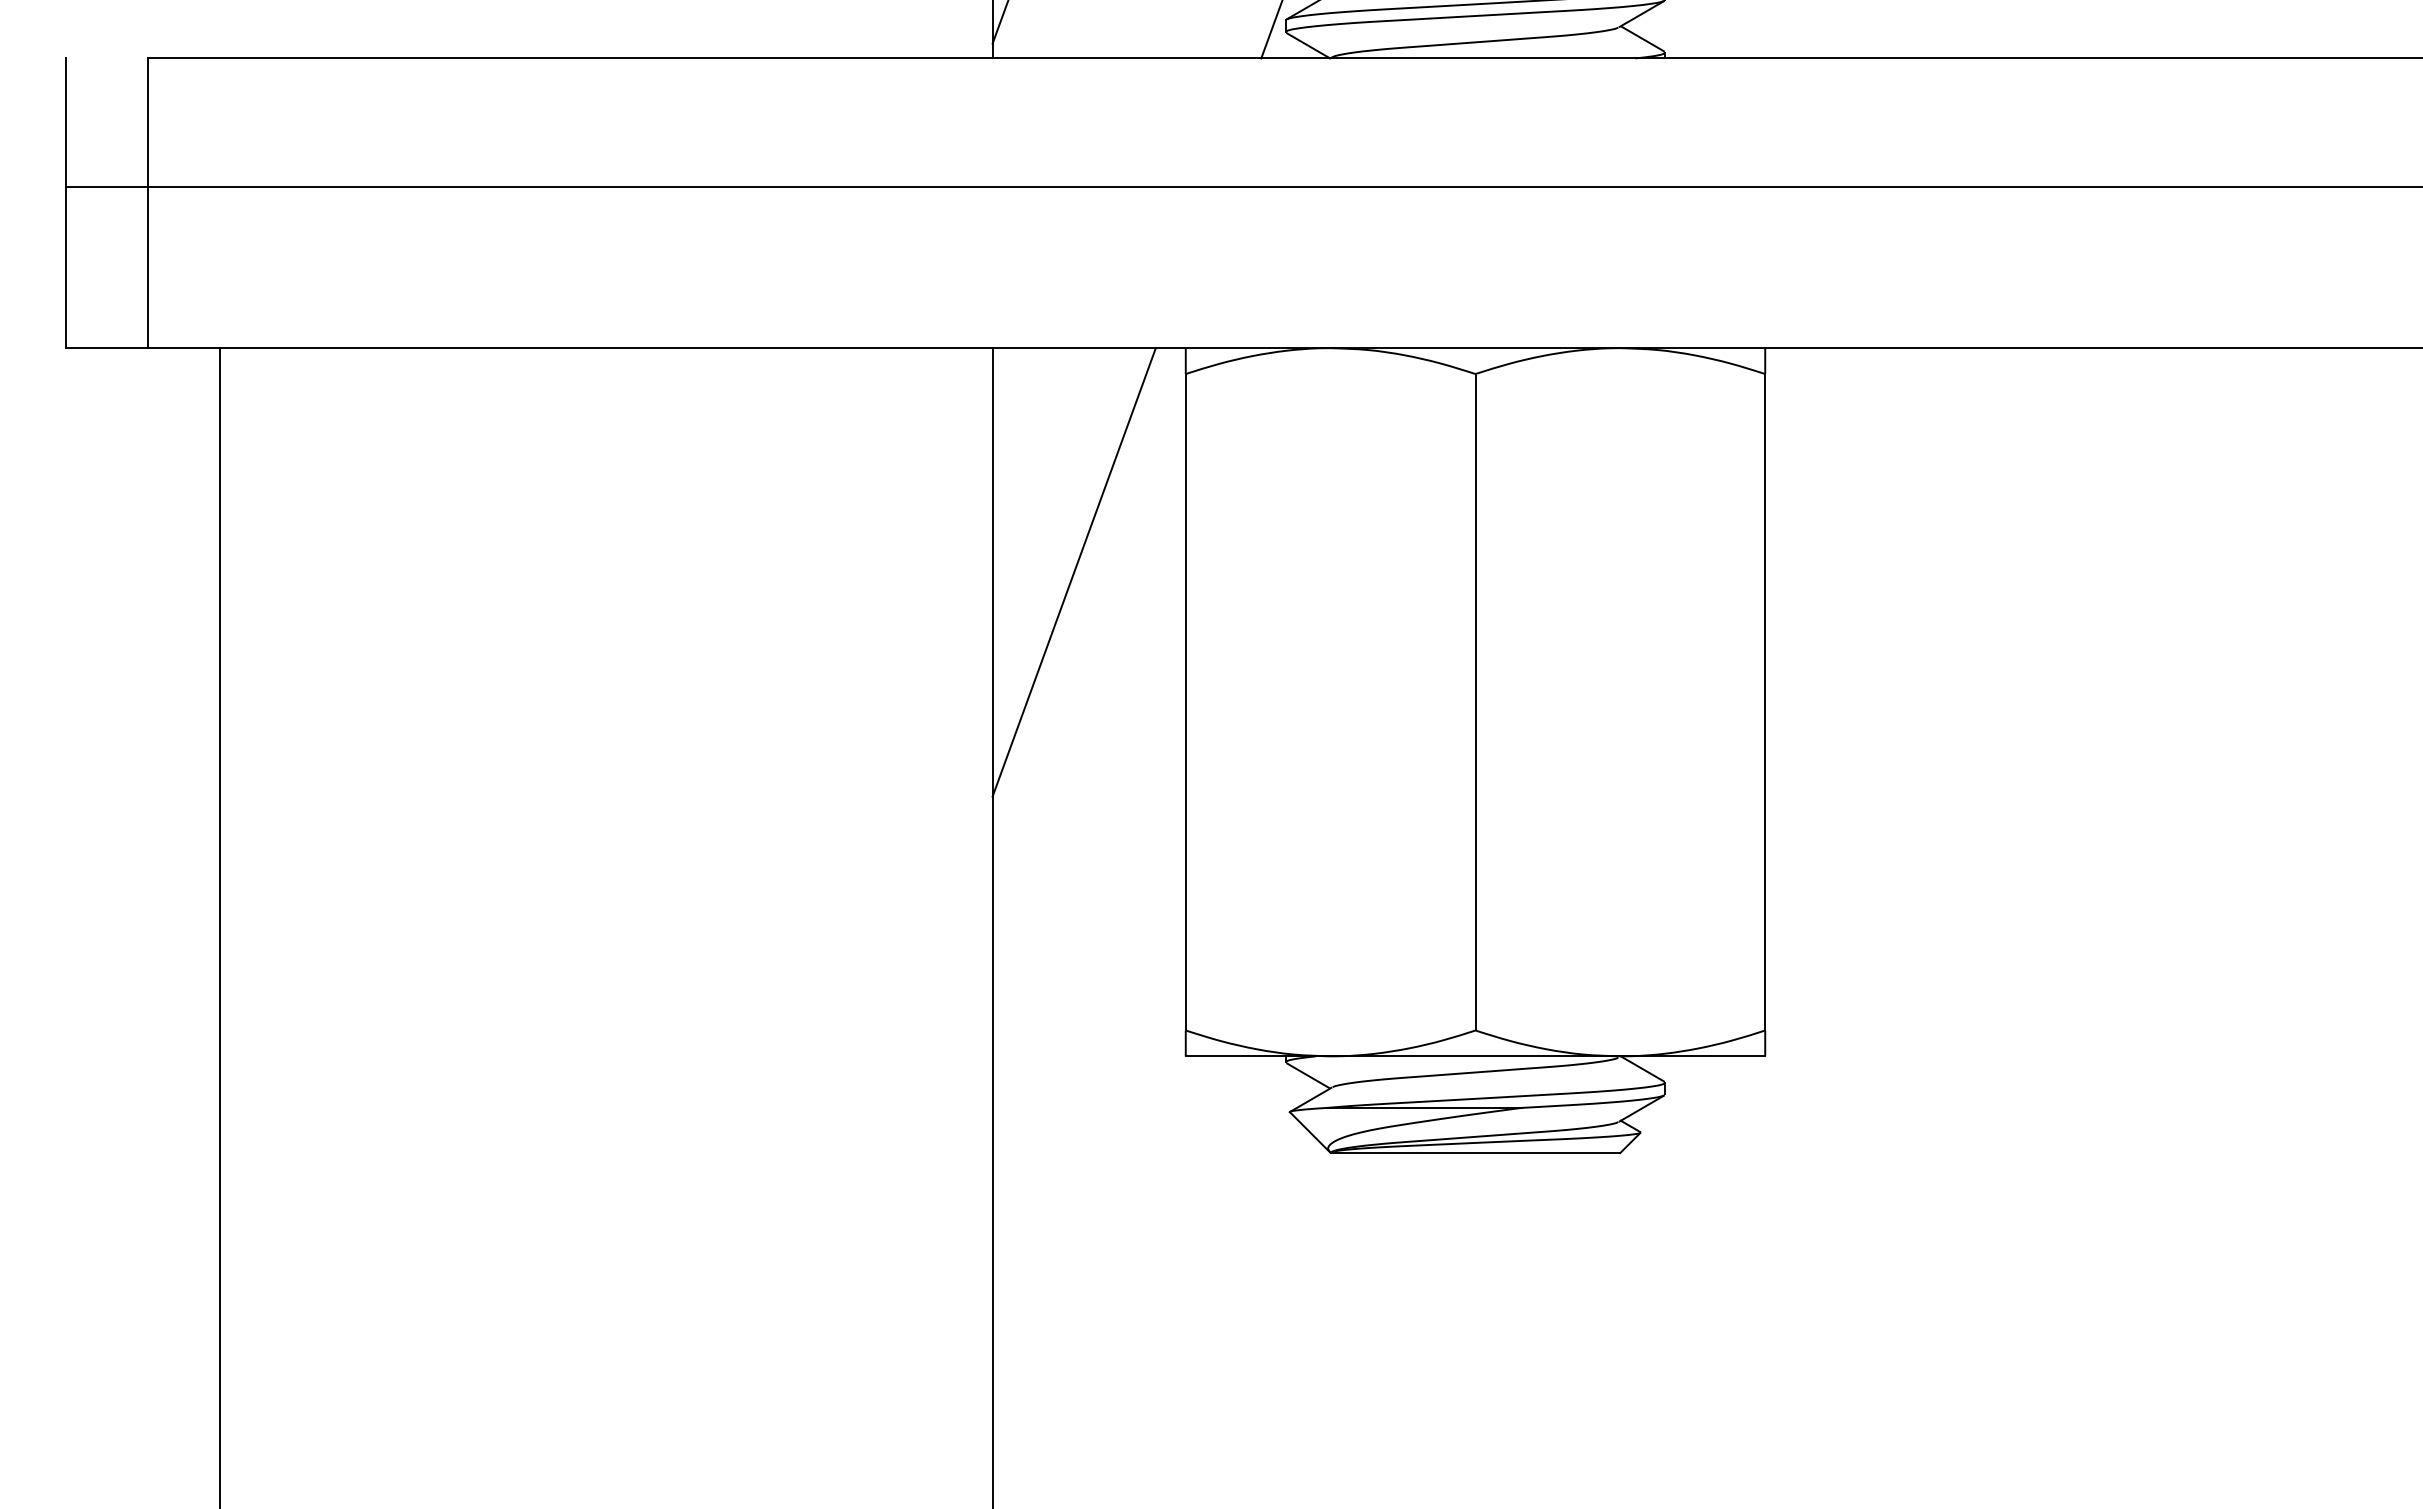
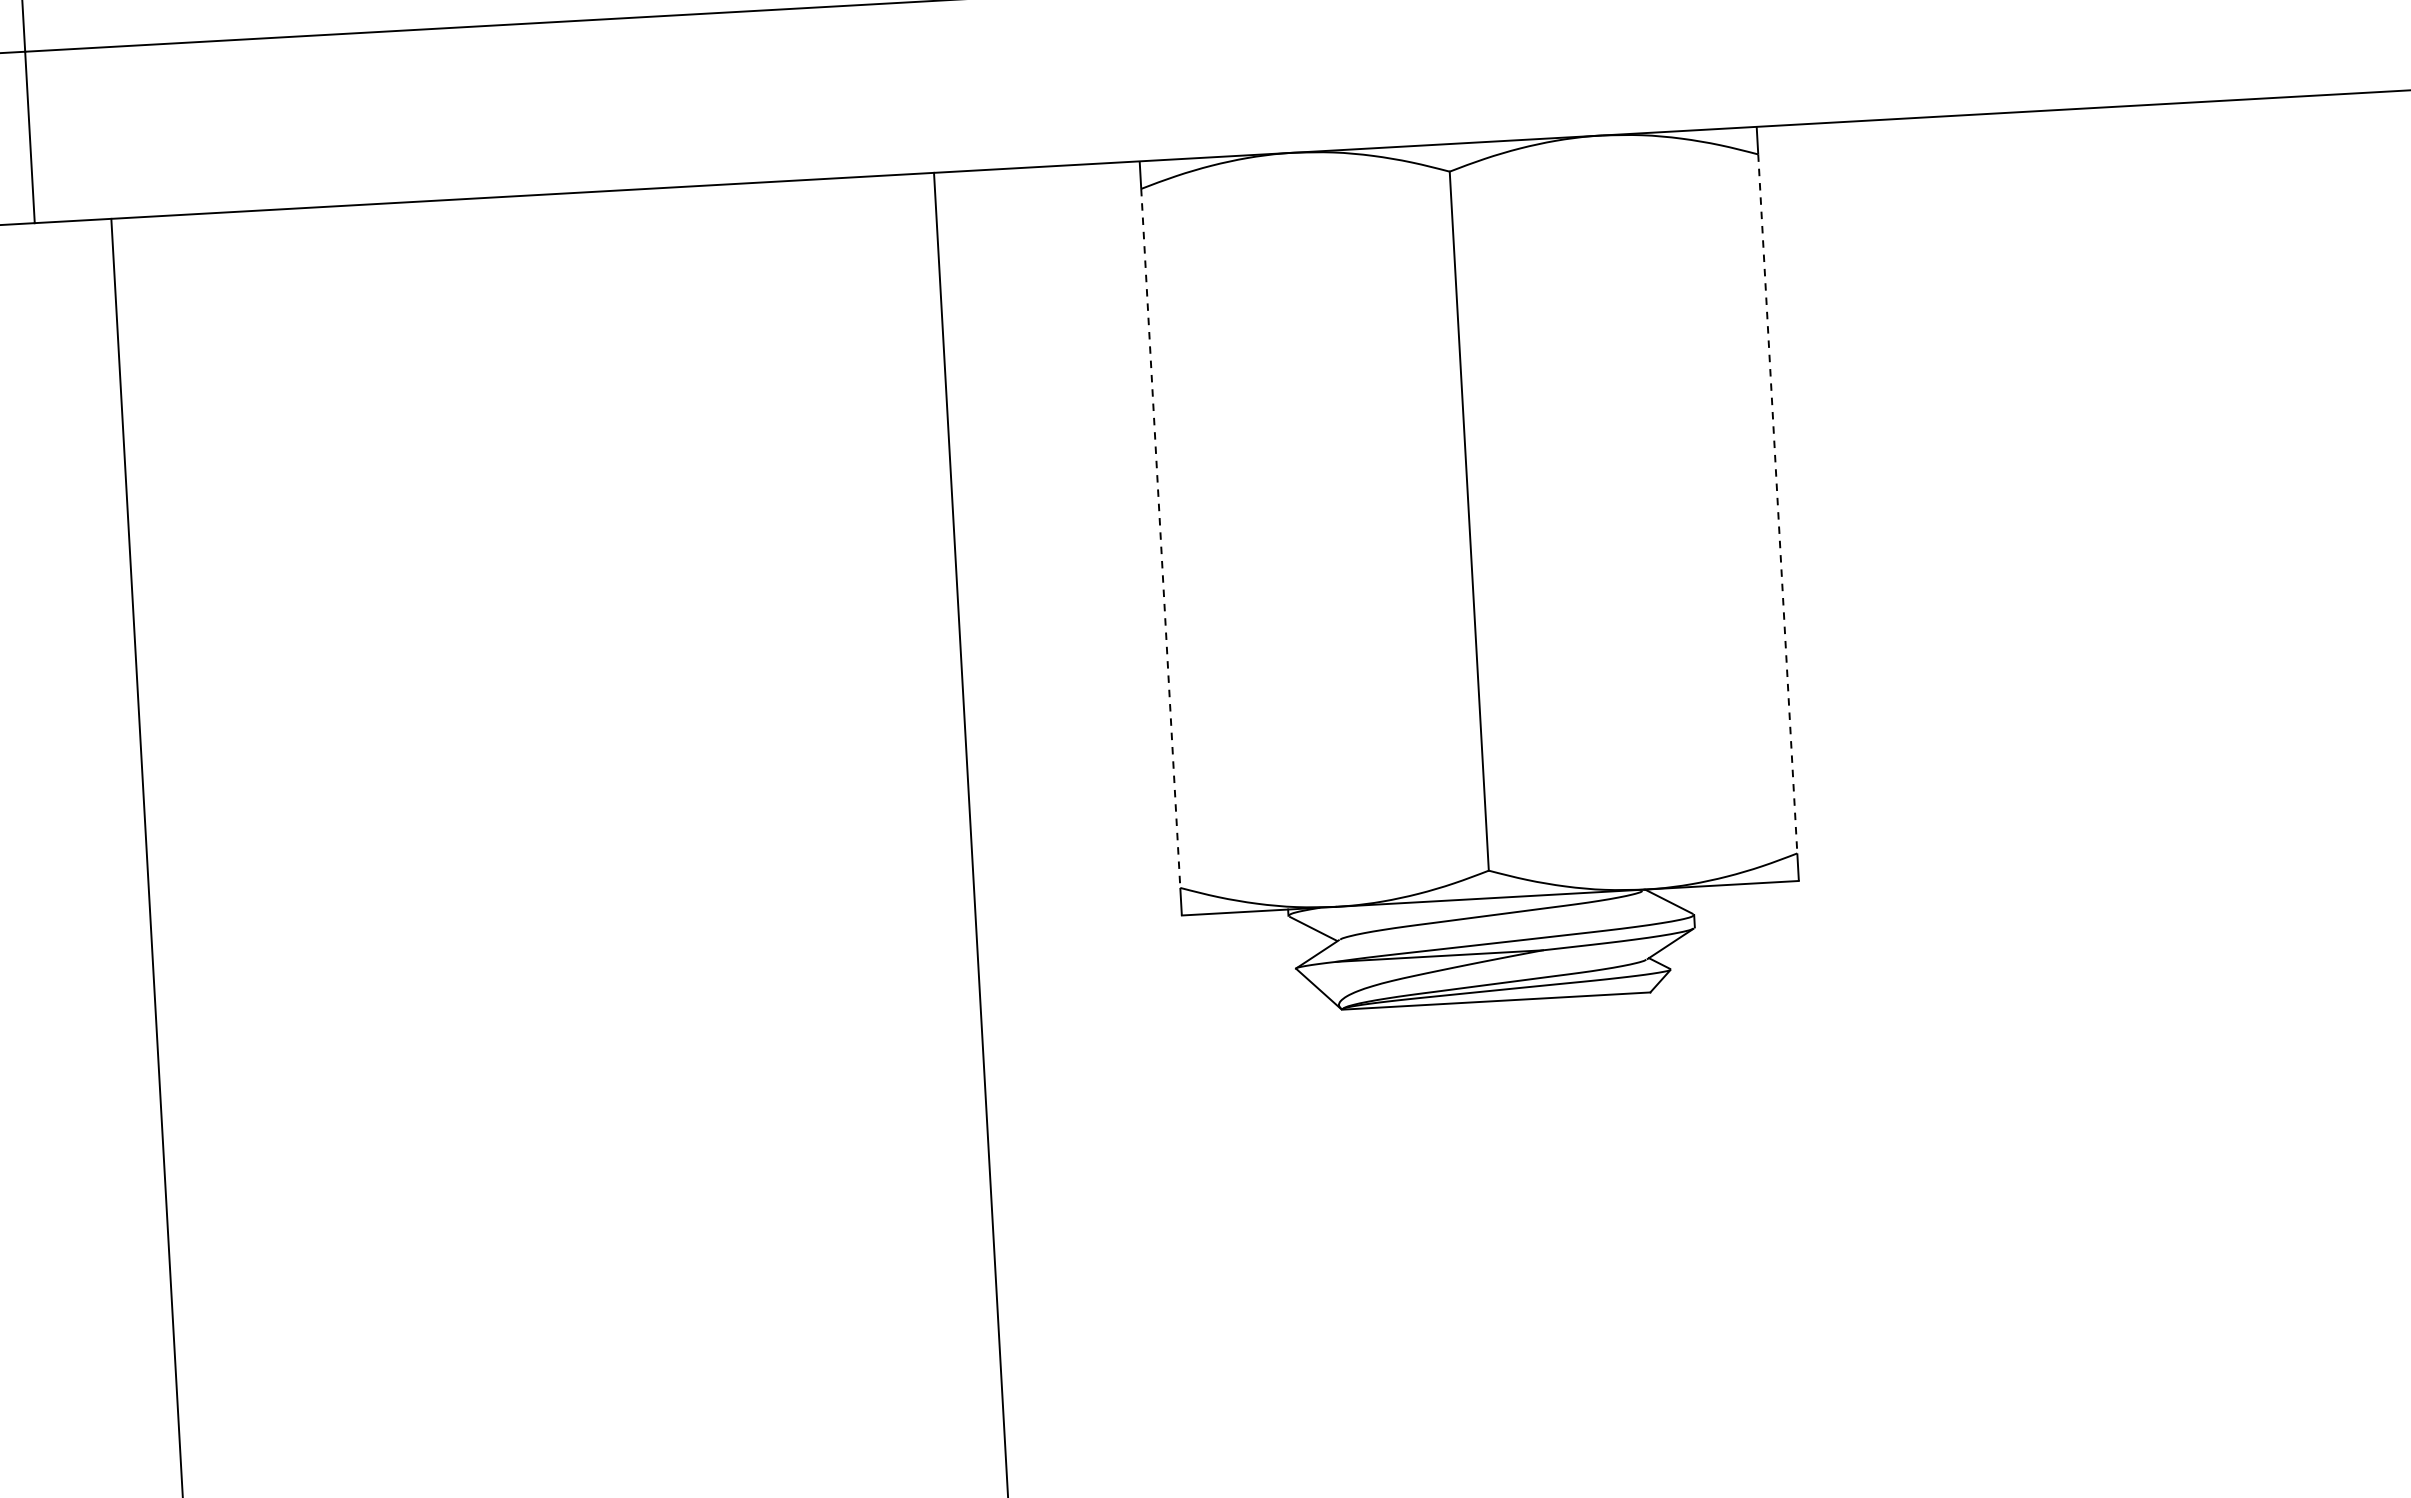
line: (1073, 572) -> (1033, 406), removed
line: (1185, 702) -> (1160, 538), solid -> dashed
line: (1765, 702) -> (1778, 504), solid -> dashed

